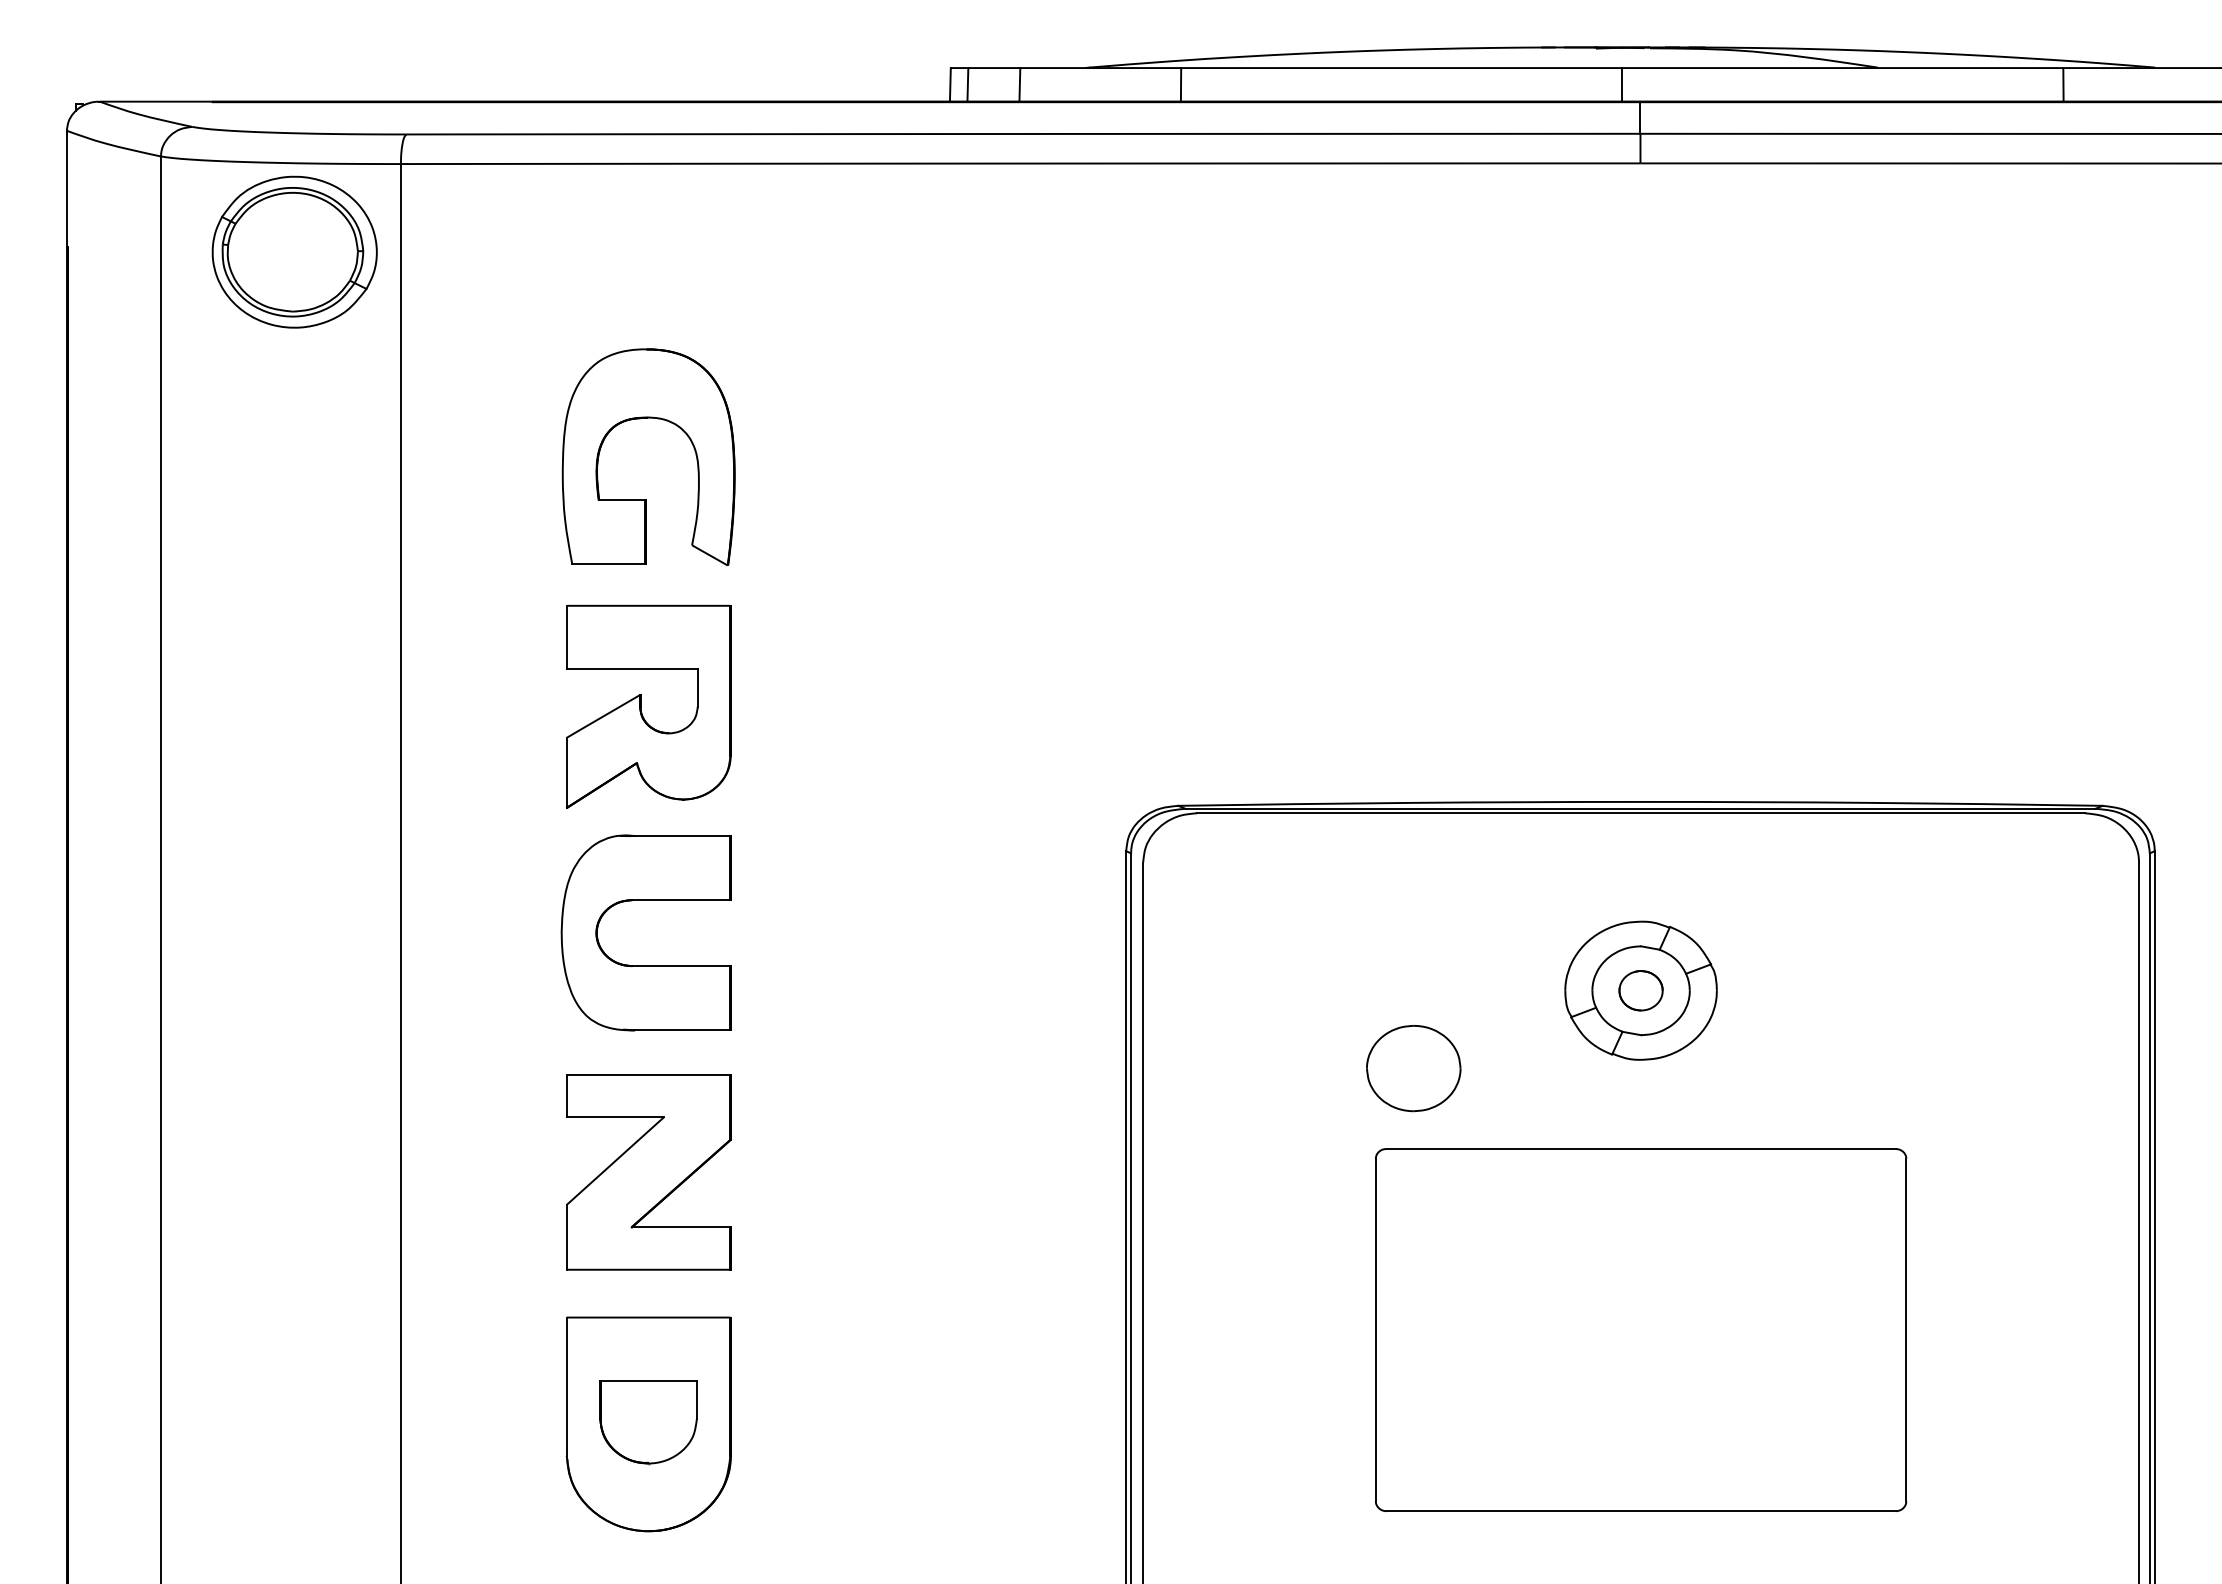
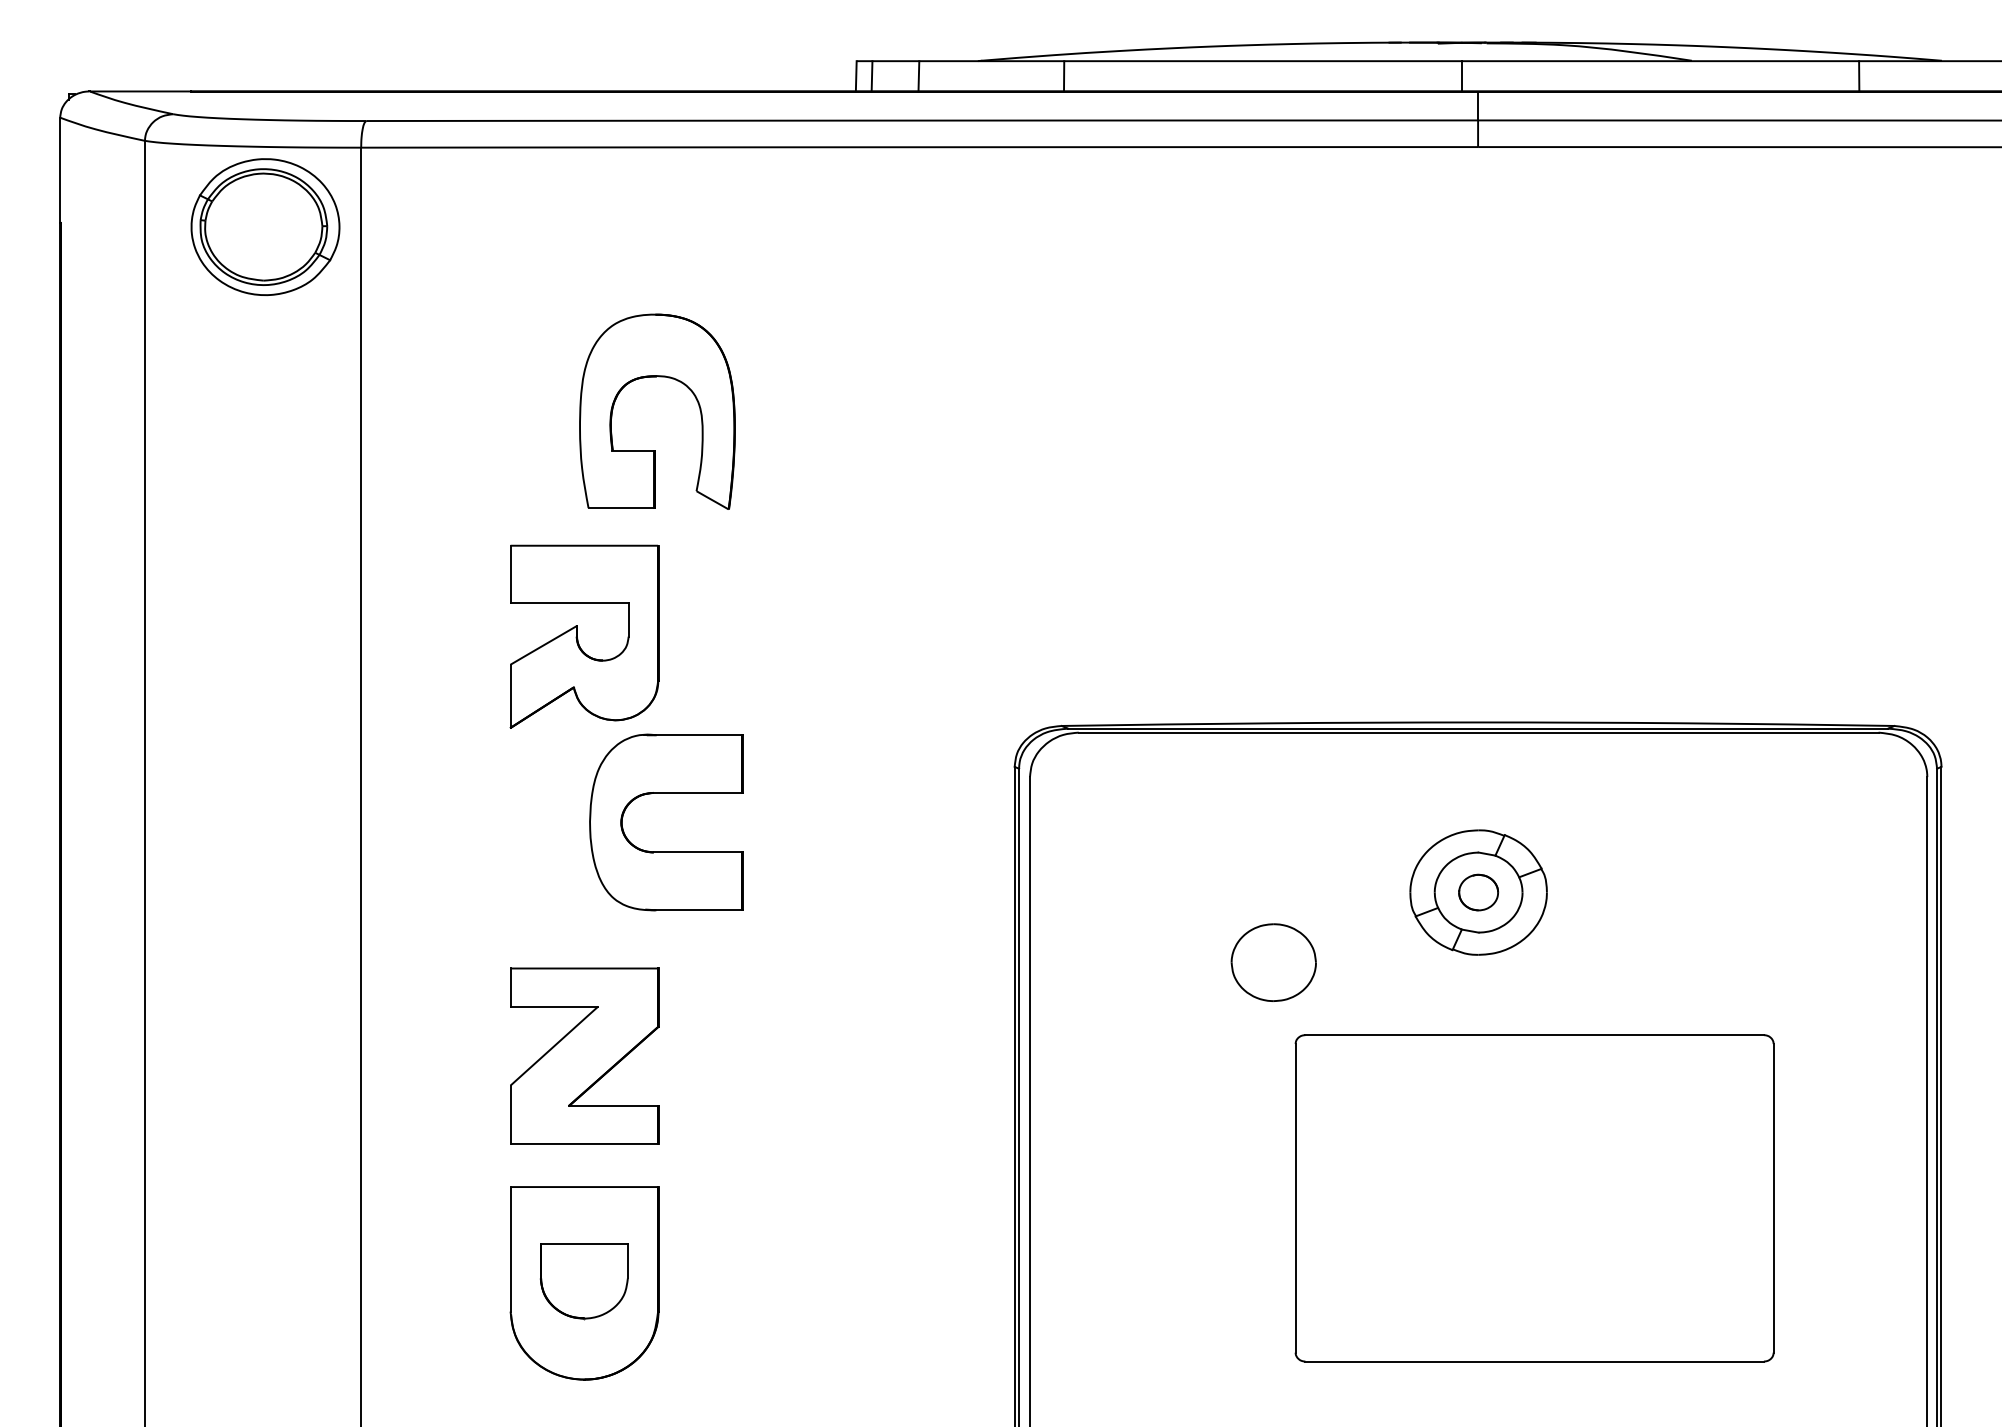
part: (647, 419) -> (656, 377), moved
part: (646, 900) -> (666, 793), moved
part: (1640, 1330) -> (1534, 1198), moved

